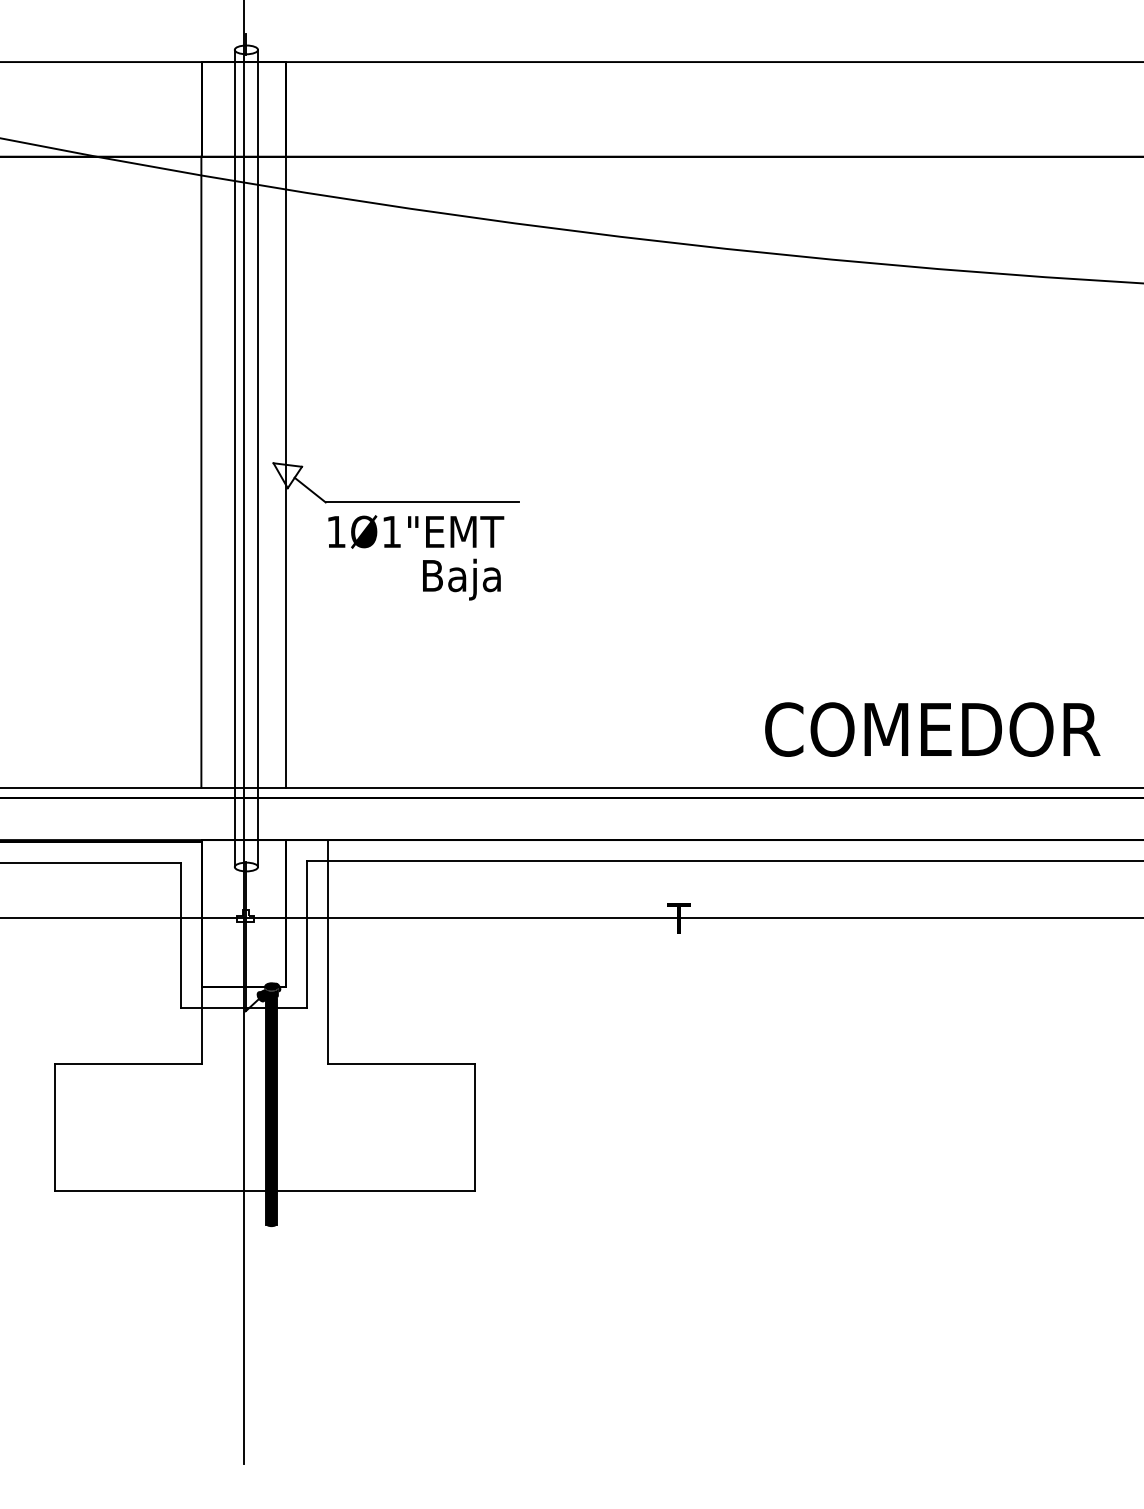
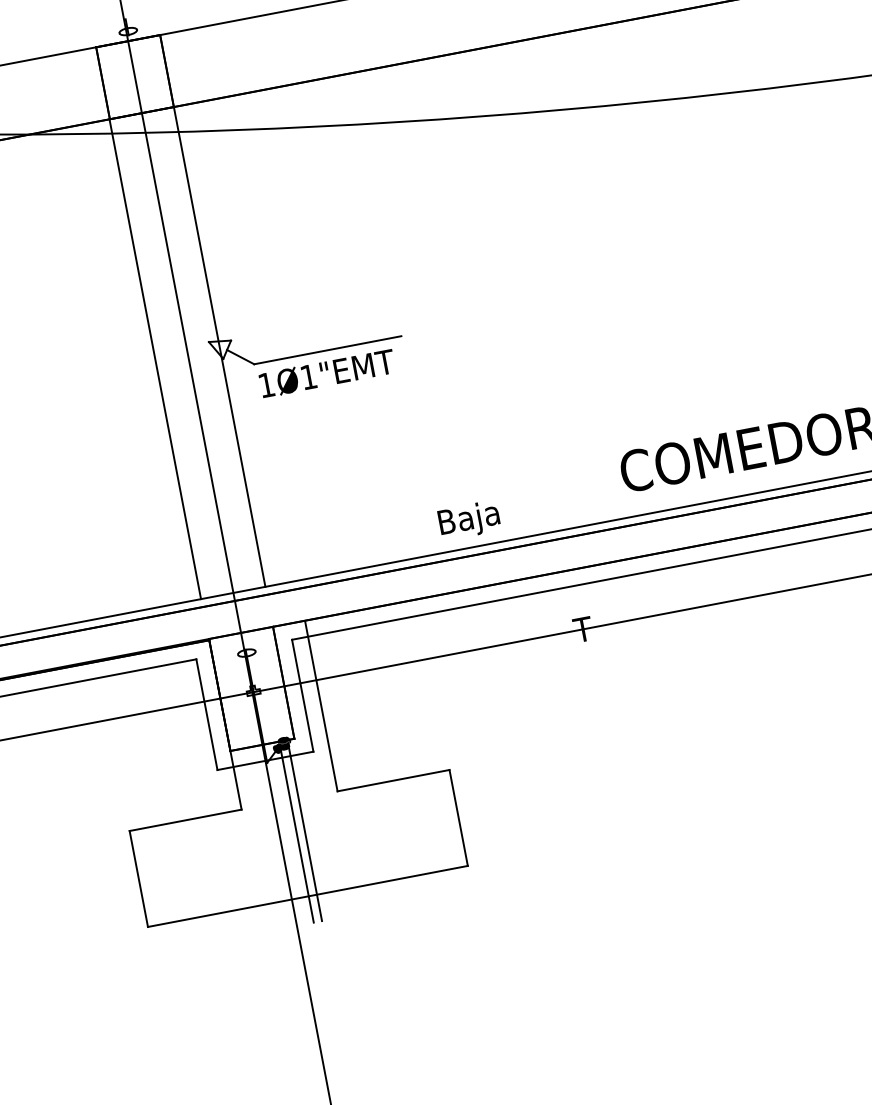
line: (234, 458) -> (178, 344), removed
line: (258, 458) -> (196, 340), removed
text: (461, 579) -> (469, 520), moved
fill: (271, 1112) -> (301, 836), removed

